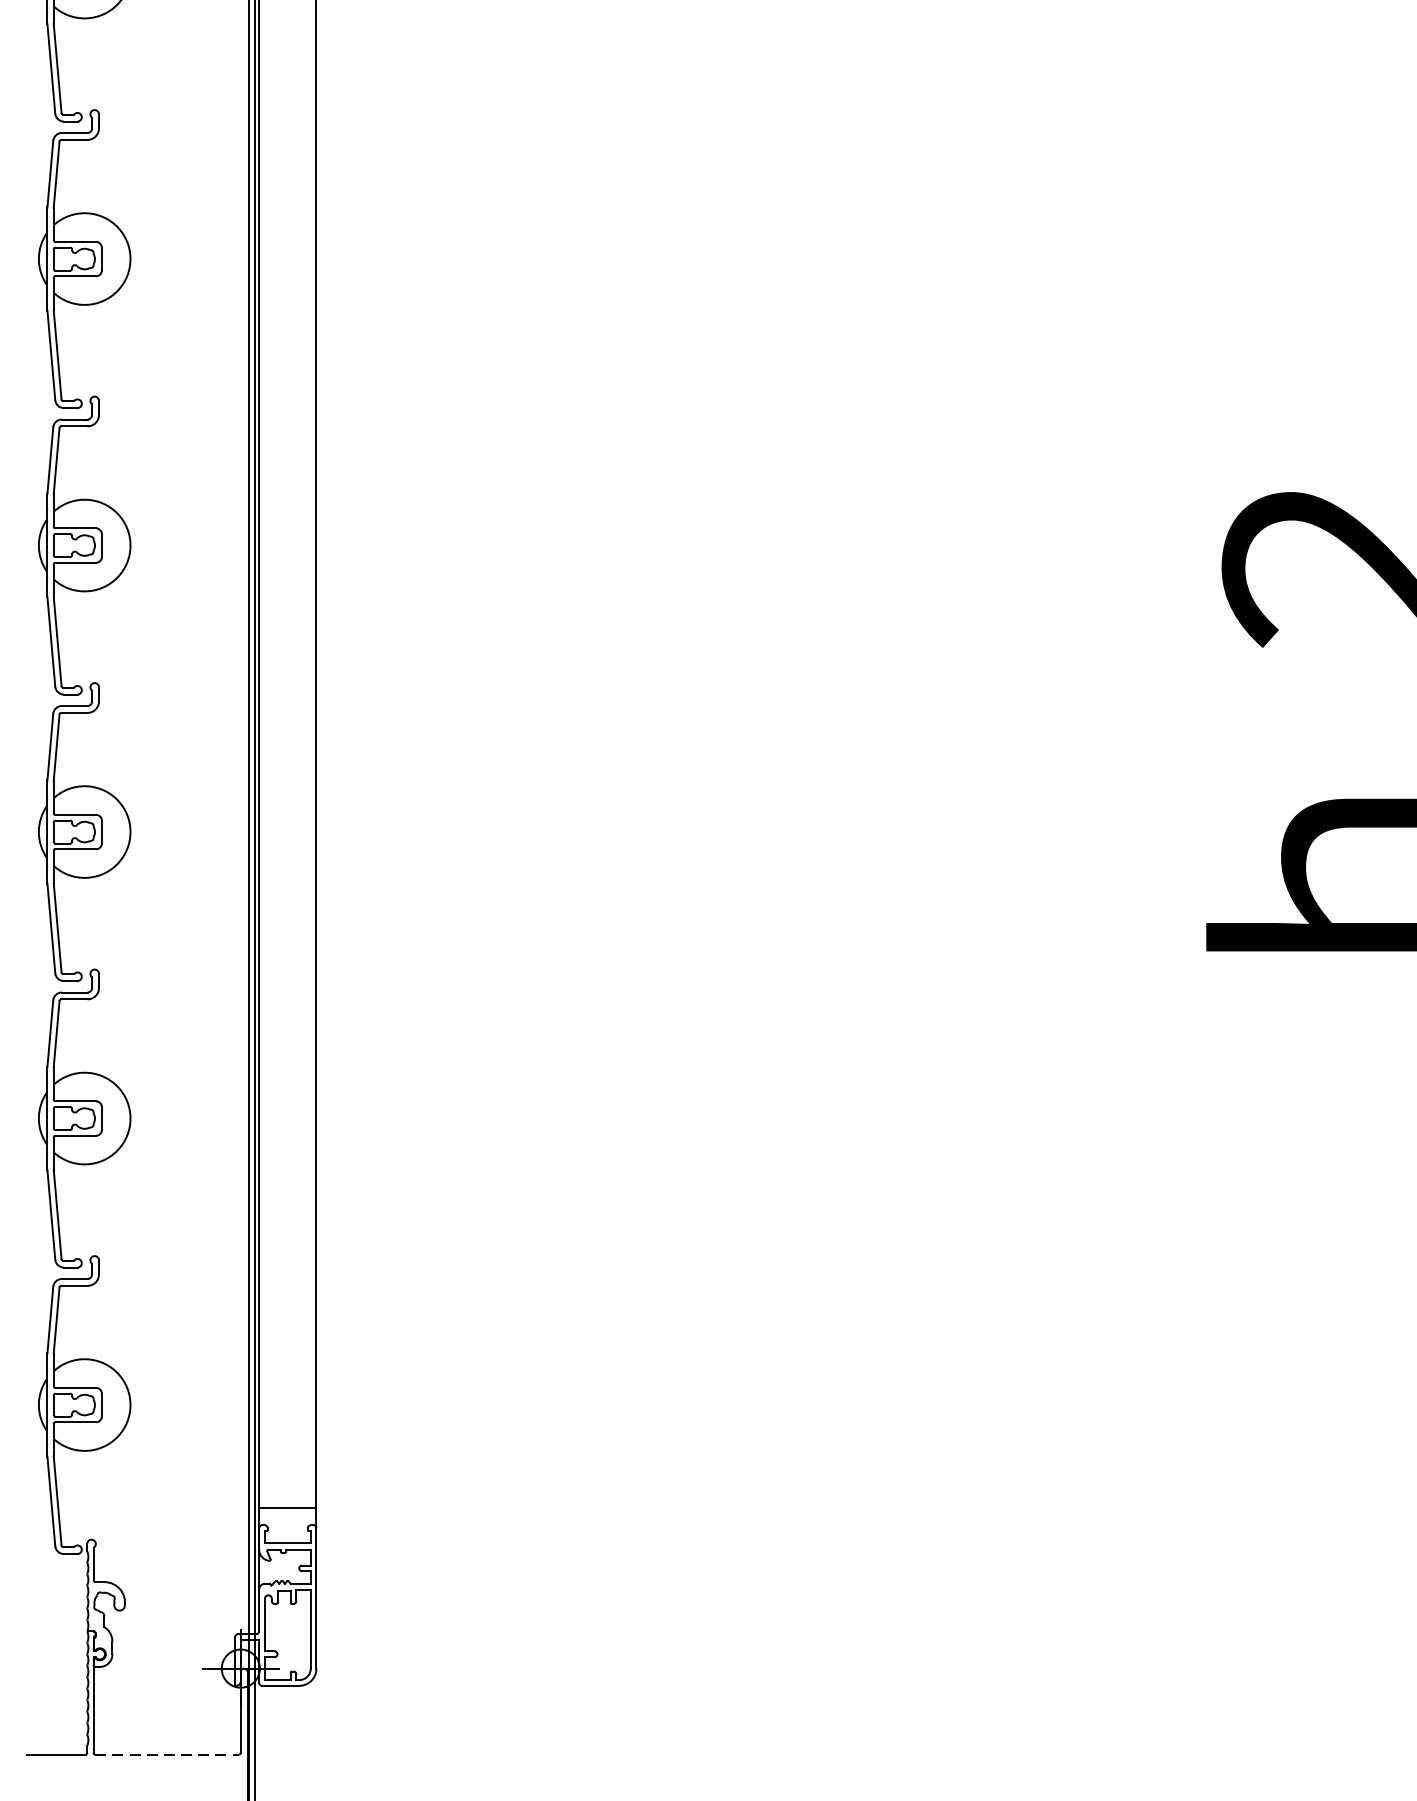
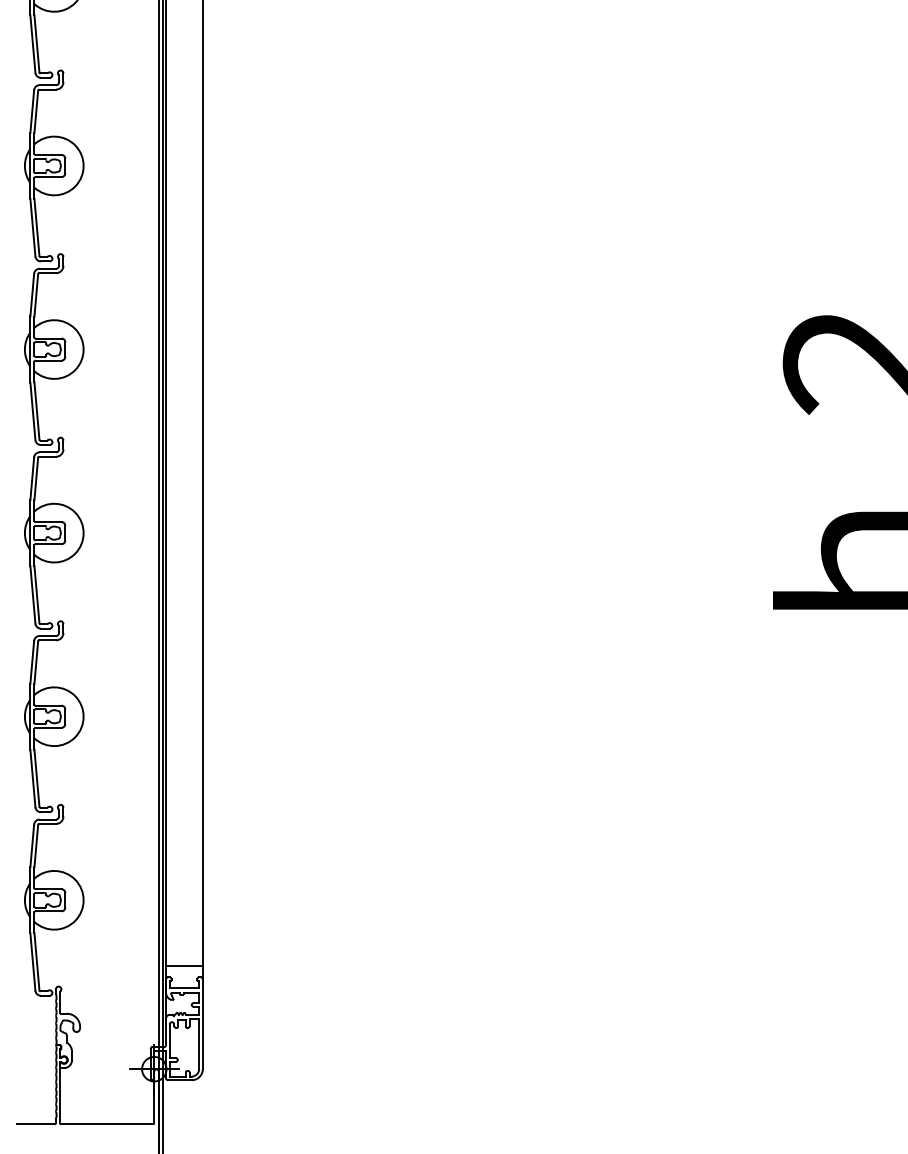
line: (167, 1754) -> (107, 1124), dashed -> solid

